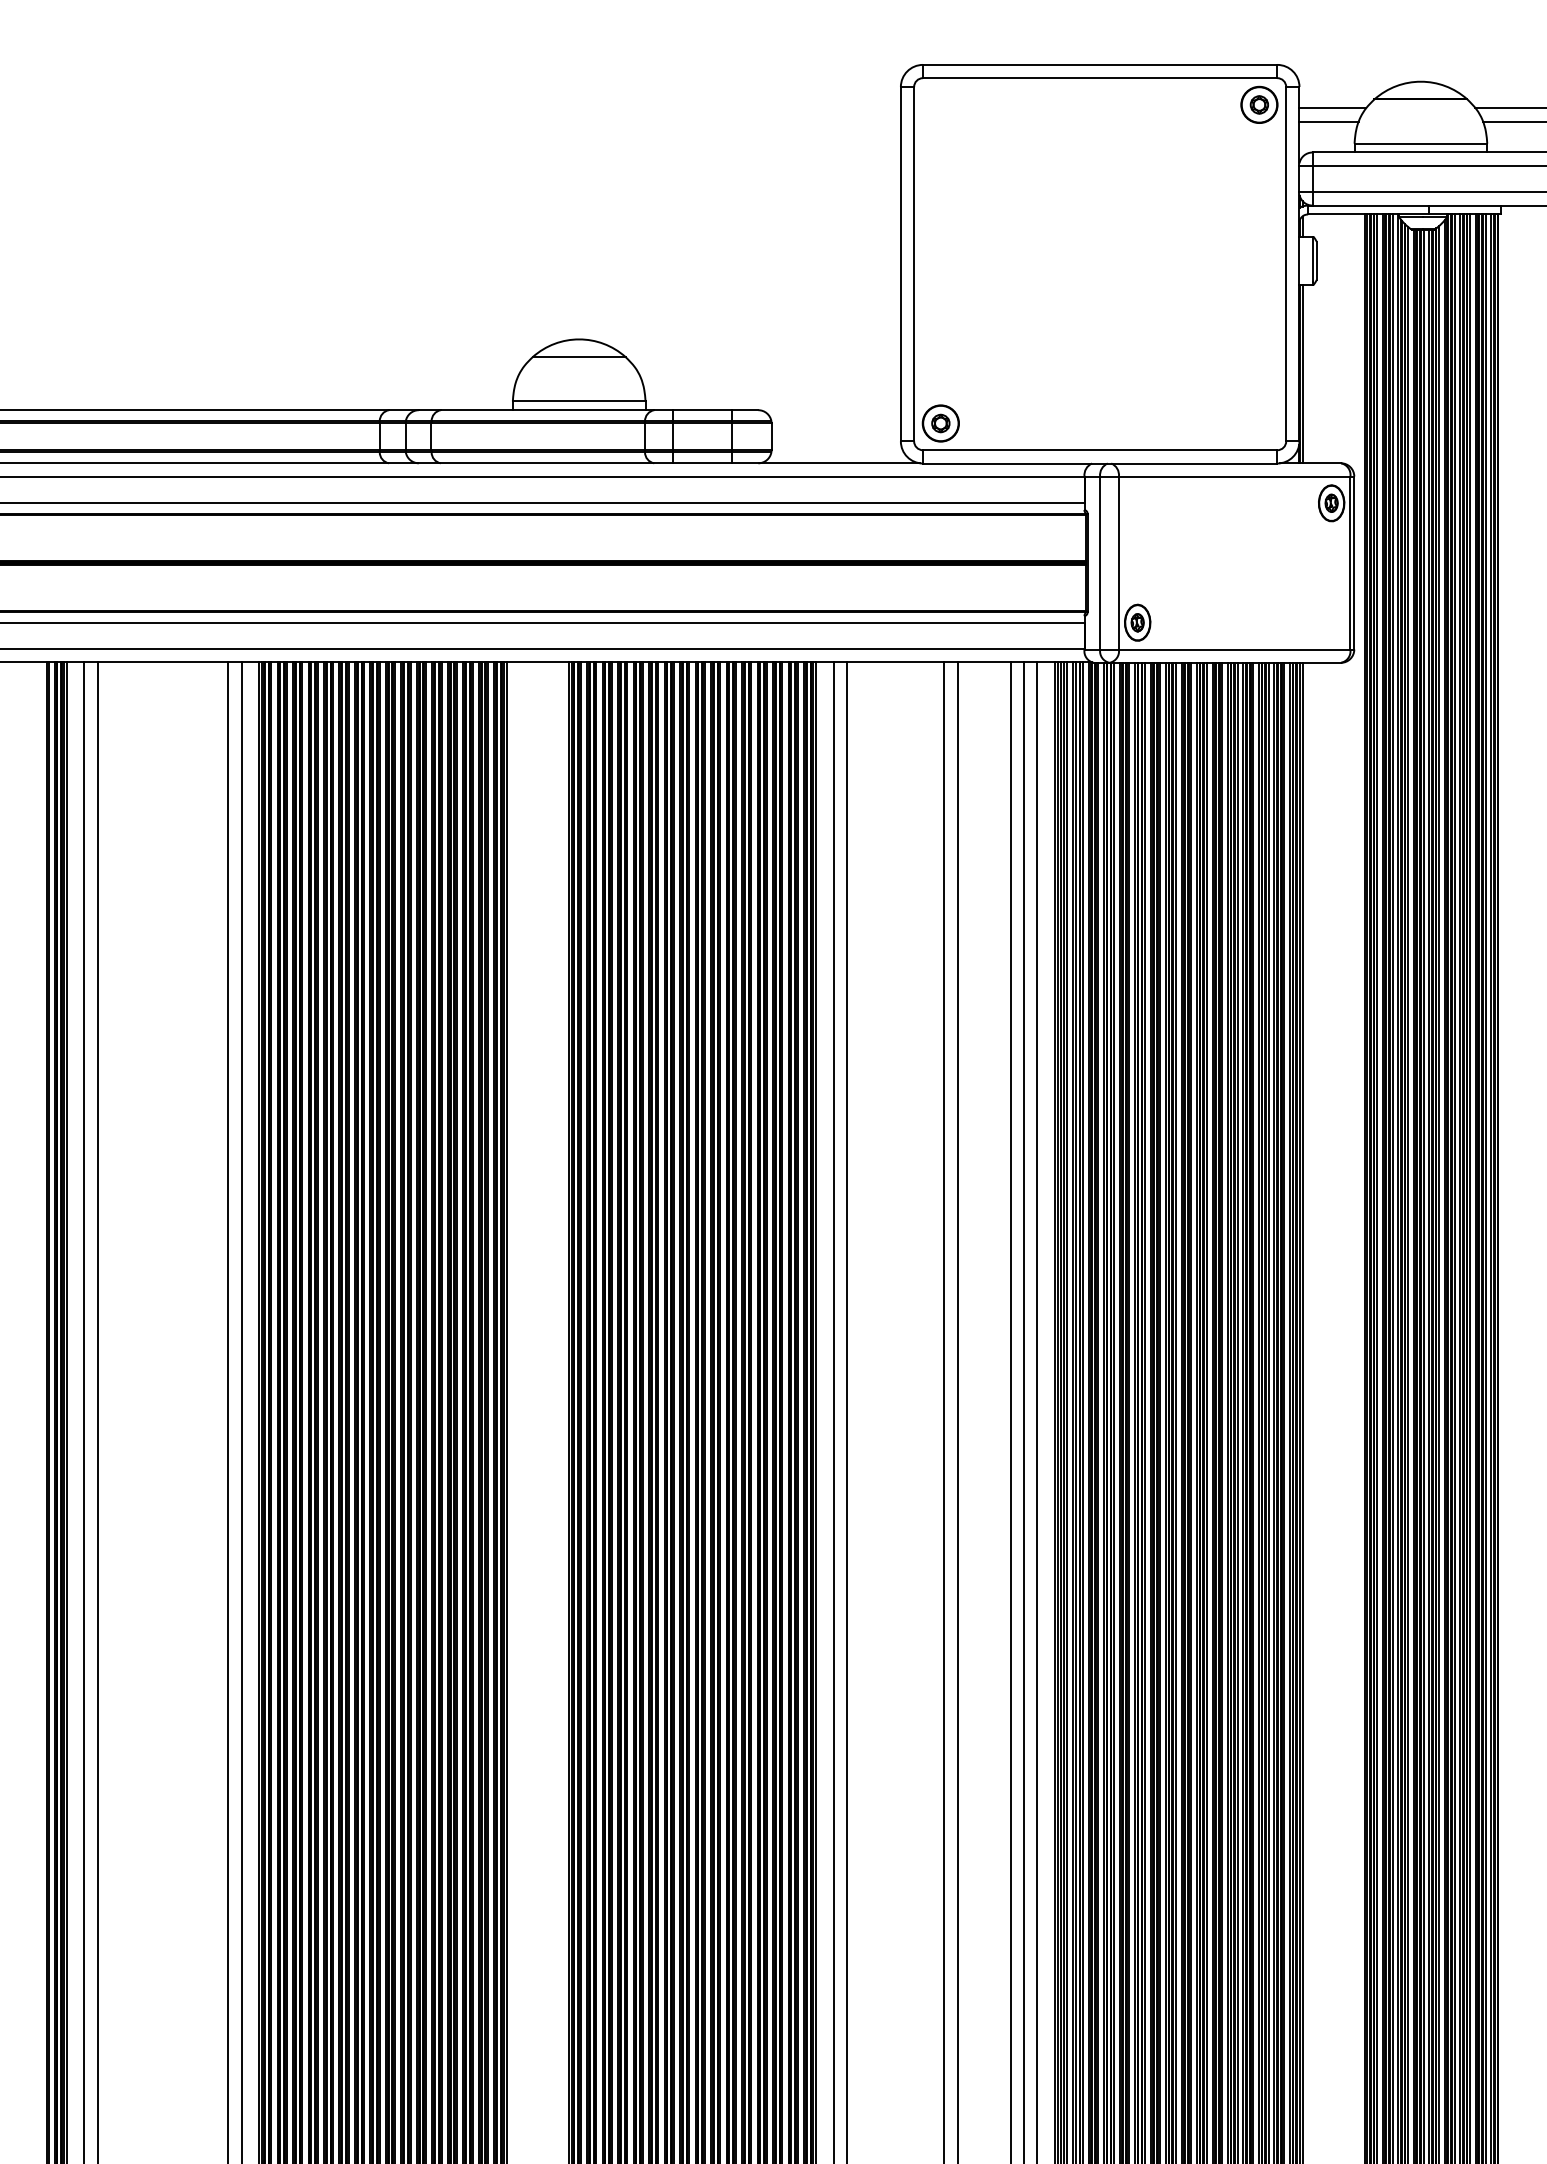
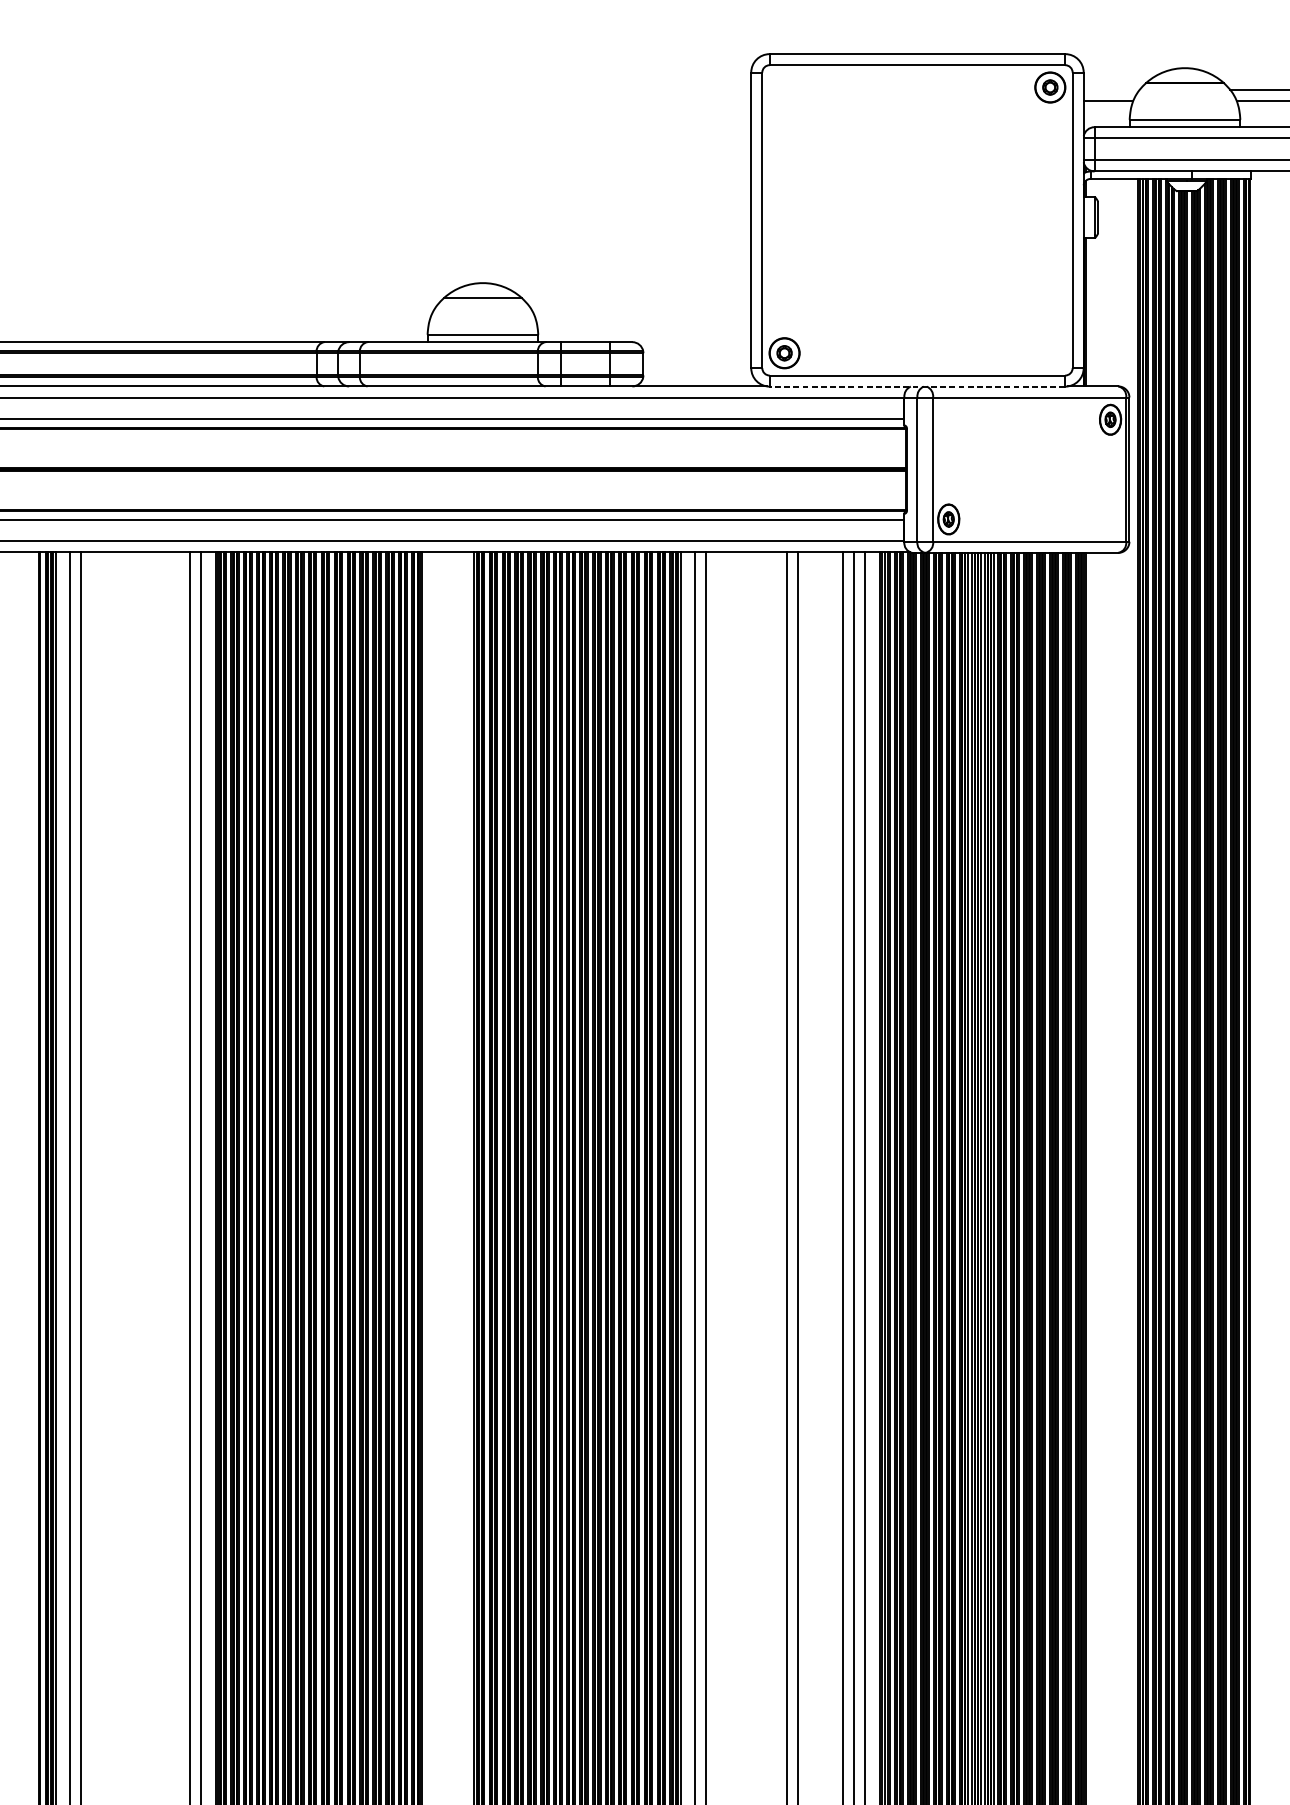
line: (1332, 108) -> (1111, 90), removed
line: (1099, 463) -> (916, 386), solid -> dashed

